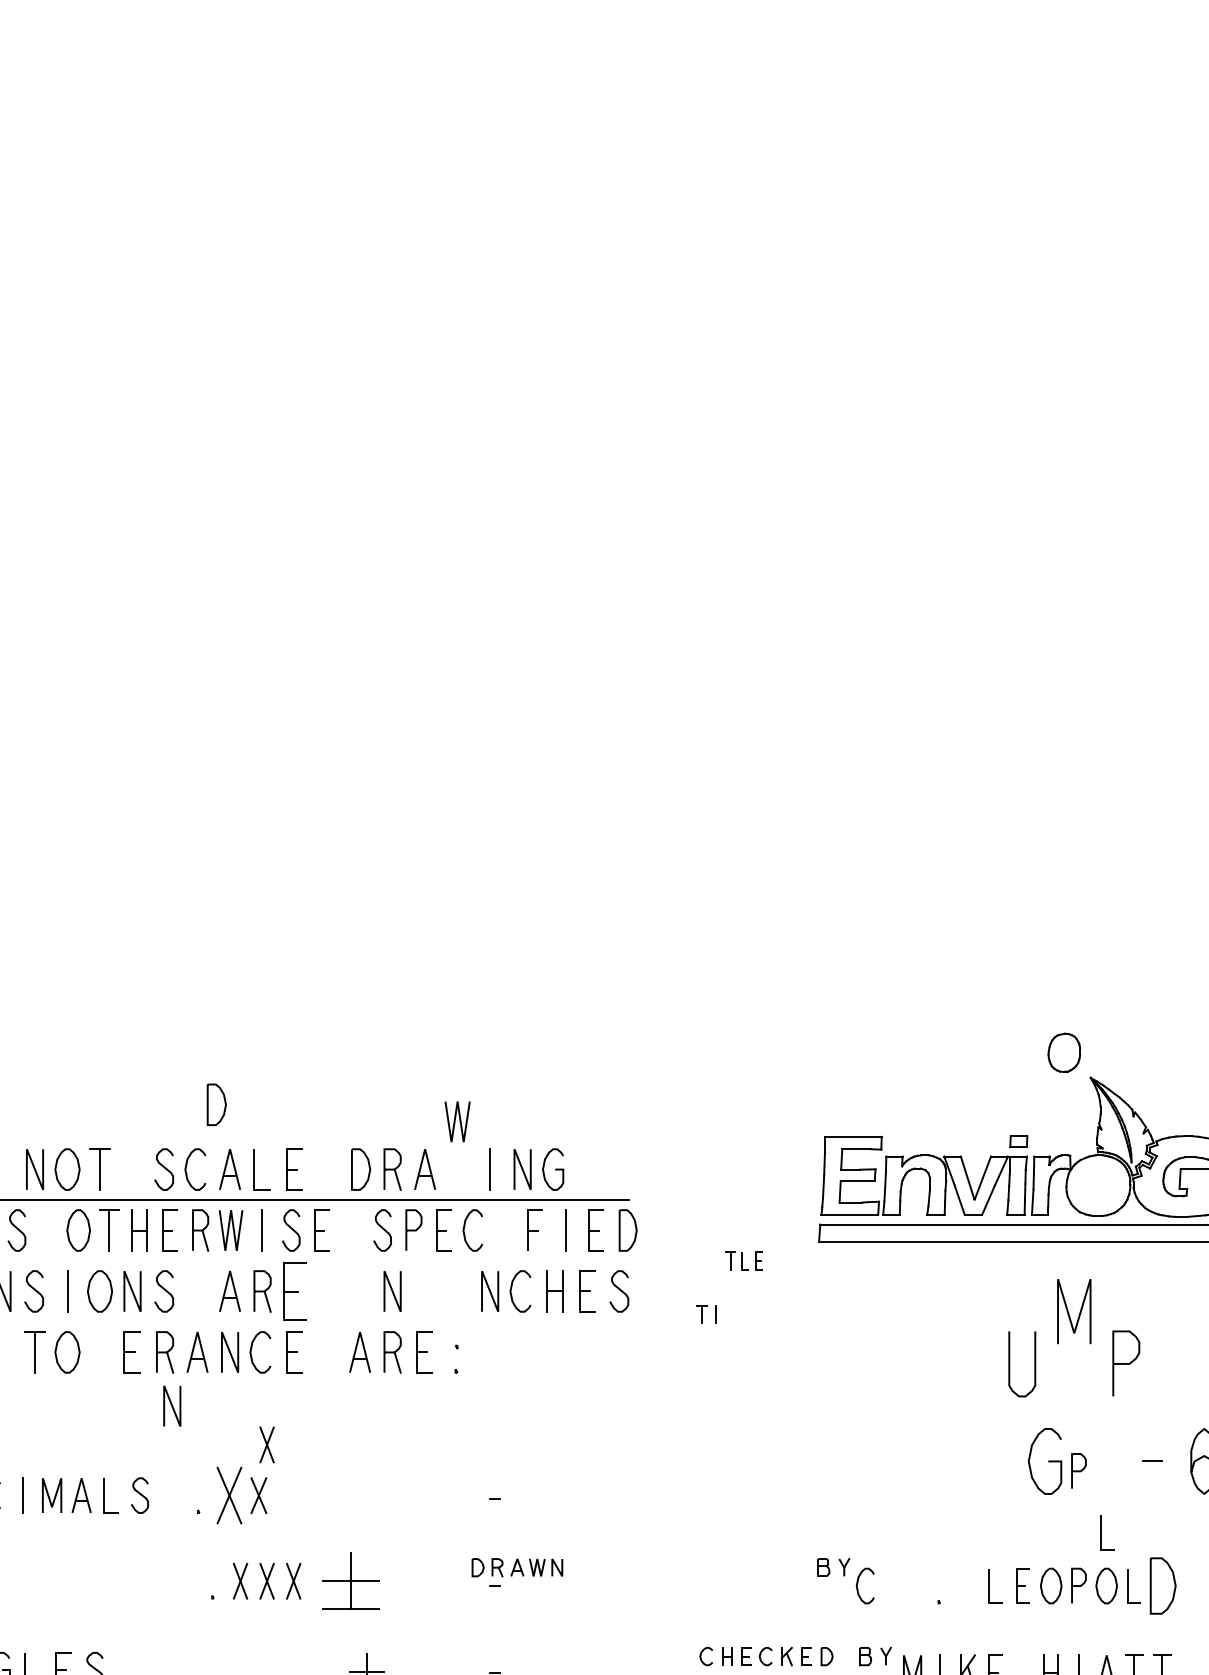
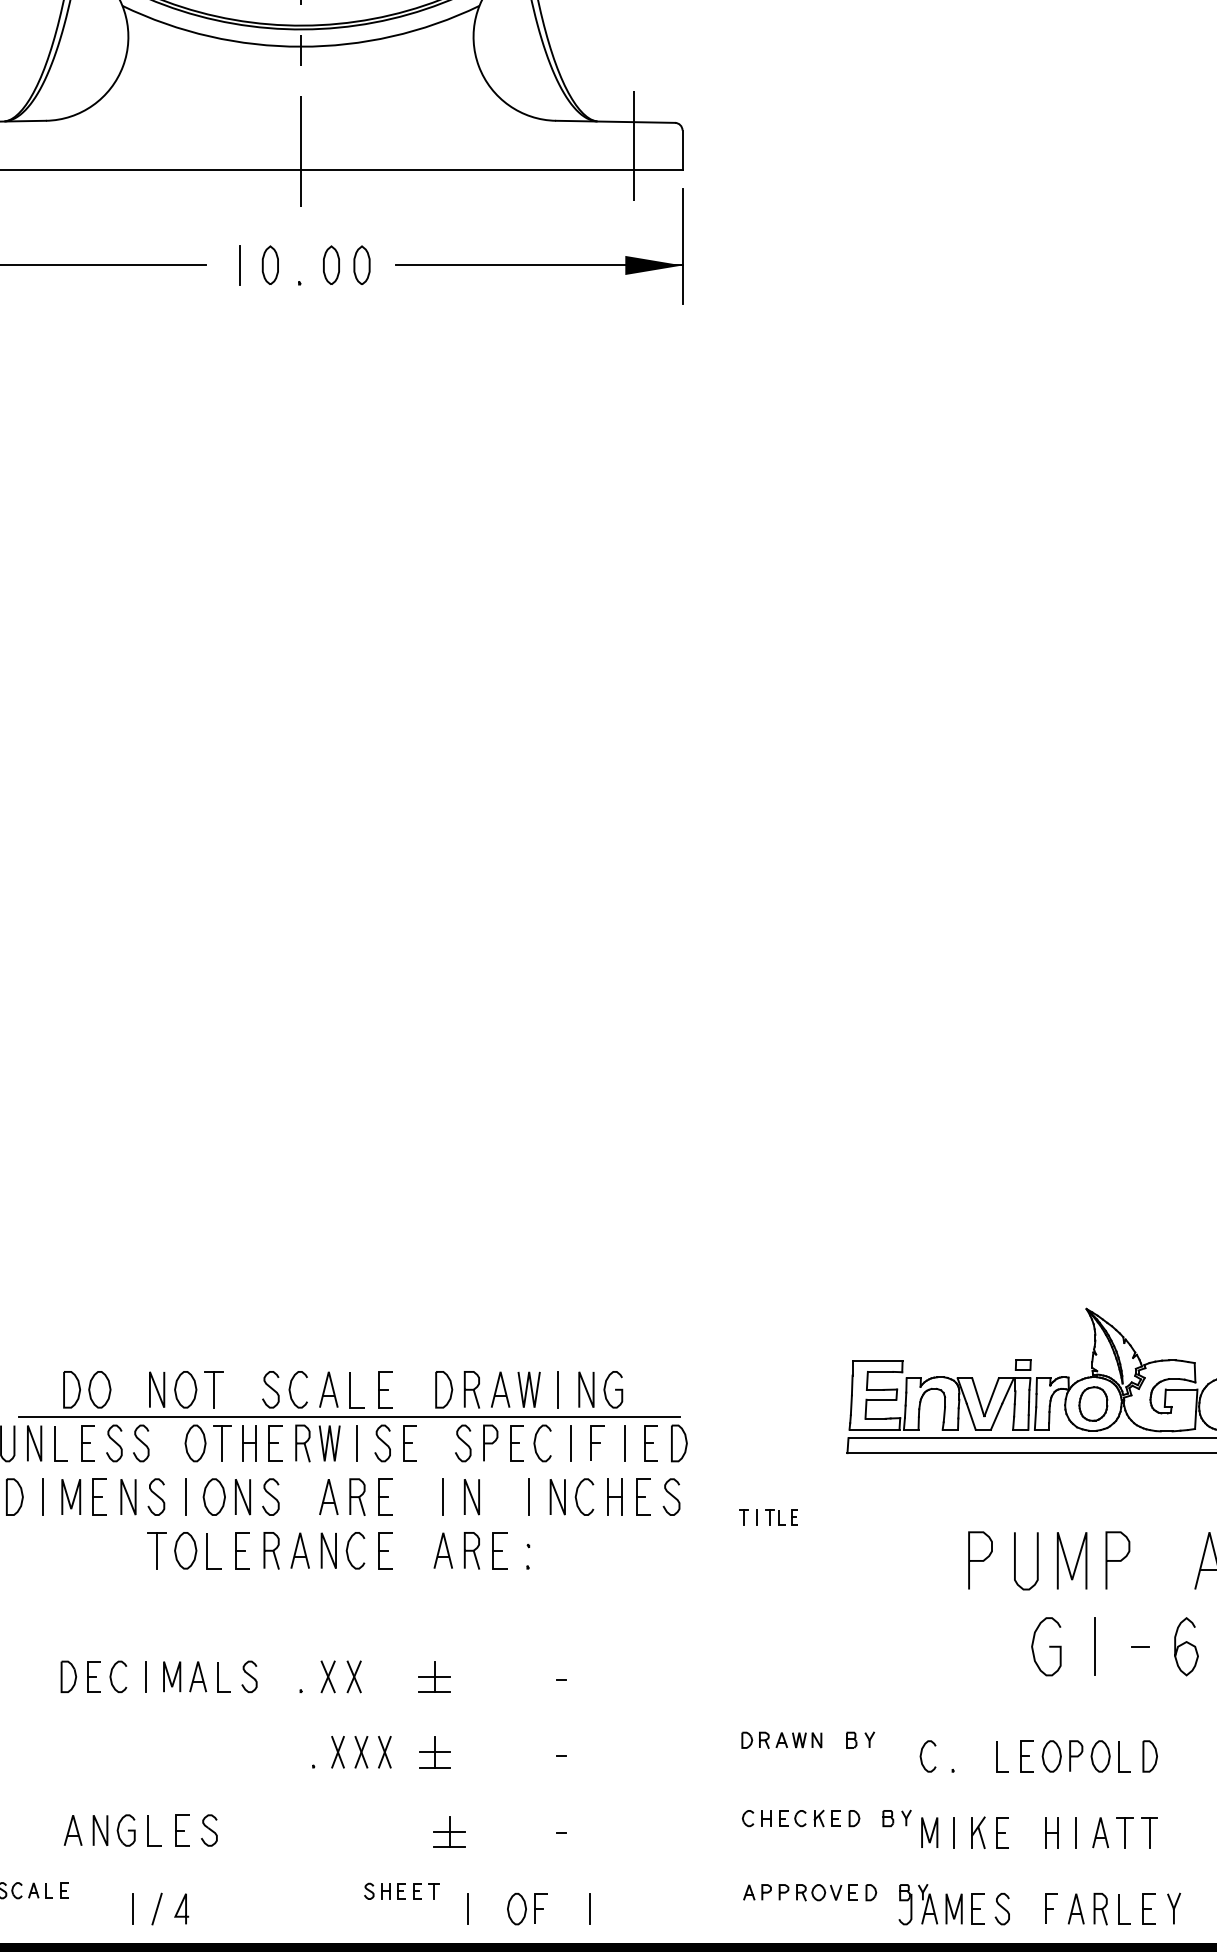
part: (1064, 1052) -> (1093, 1403), moved
part: (217, 1104) -> (317, 1332), removed
line: (455, 1121) -> (527, 1389), moved
line: (505, 1230) -> (571, 1443), added
part: (744, 1261) -> (781, 1517), moved
part: (294, 1290) -> (385, 1496), size x0.71
line: (360, 1291) -> (443, 1497), added
line: (457, 1291) -> (529, 1497), added
line: (1069, 1311) -> (1067, 1560), moved
line: (92, 1353) -> (207, 1551), added
curve: (970, 1363) -> (980, 1560), added
line: (171, 1406) -> (277, 1598), removed
part: (267, 1445) -> (361, 1632), removed
line: (1099, 1461) -> (1094, 1646), added
curve: (1079, 1470) -> (1076, 1654), removed
part: (228, 1495) -> (327, 1676), size x0.62
part: (350, 1495) -> (434, 1676), added
line: (1101, 1532) -> (1096, 1709), removed
part: (517, 1566) -> (781, 1739), moved
part: (350, 1581) -> (434, 1752), size x0.62
curve: (858, 1582) -> (922, 1753), moved
part: (1162, 1586) -> (1149, 1756), size x0.62

